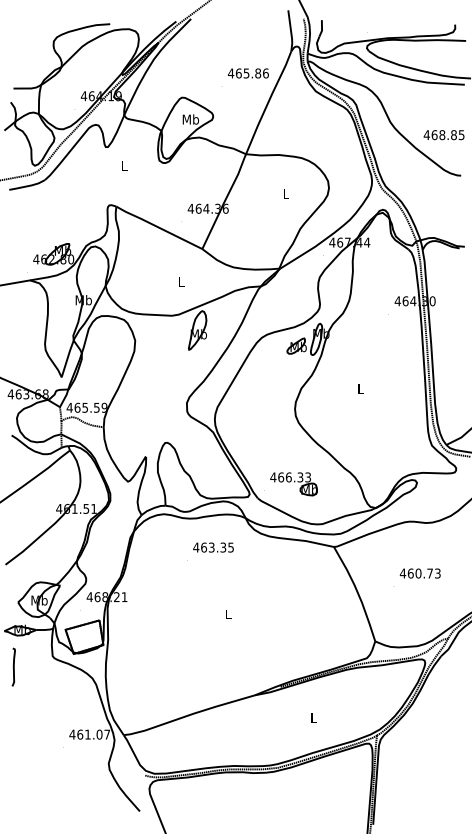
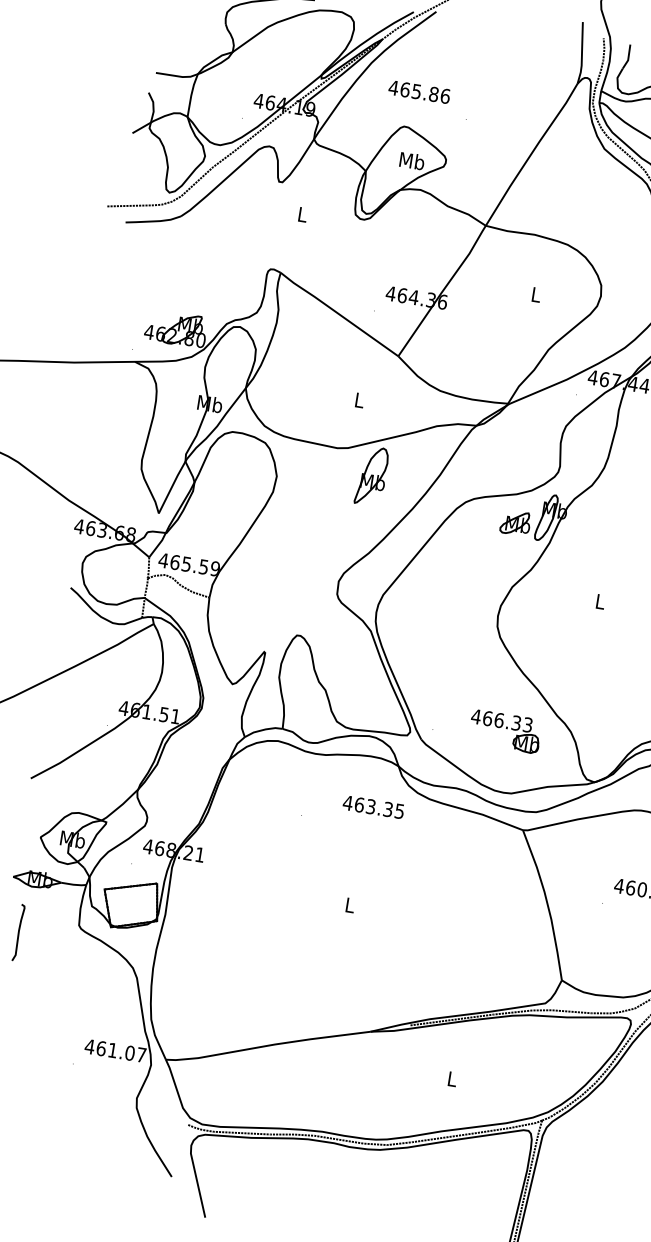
text: (247, 73) -> (418, 91), moved
part: (293, 484) -> (504, 732), moved
text: (213, 547) -> (373, 807), moved

